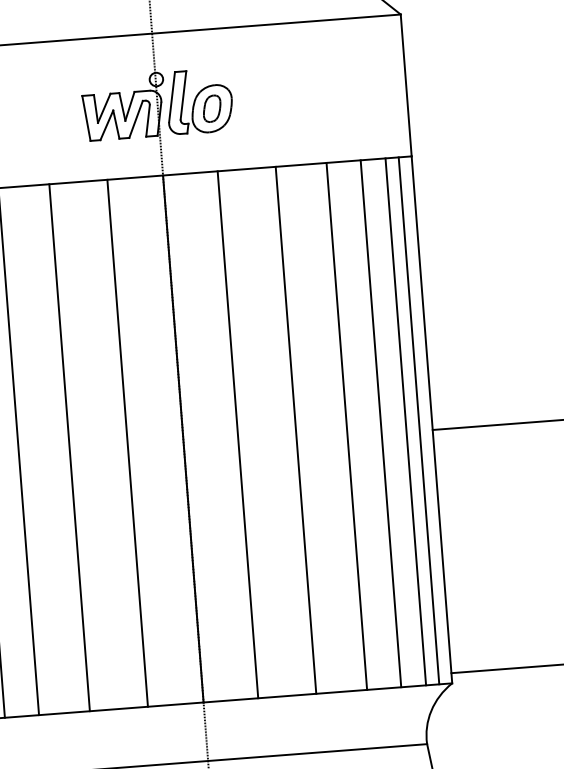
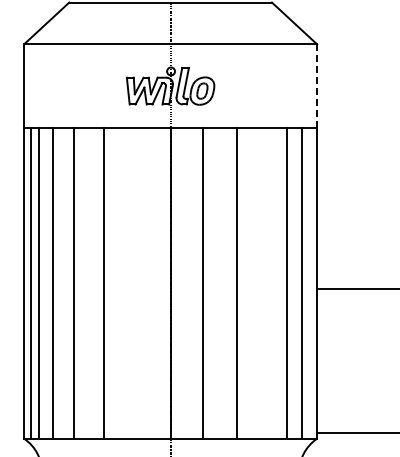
line: (406, 85) -> (317, 86), solid -> dashed
line: (418, 421) -> (309, 283), removed
line: (347, 426) -> (267, 283), removed
line: (127, 443) -> (137, 283), removed

